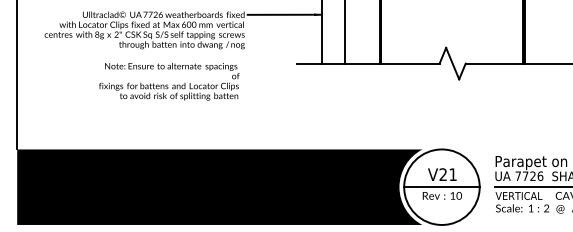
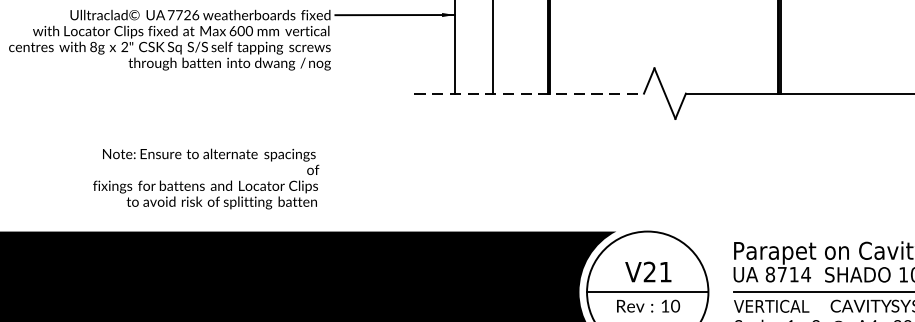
line: (368, 63) -> (529, 93), solid -> dashed
text: (169, 81) -> (206, 178), moved
text: (529, 176) -> (788, 275), 7726 -> 8714

